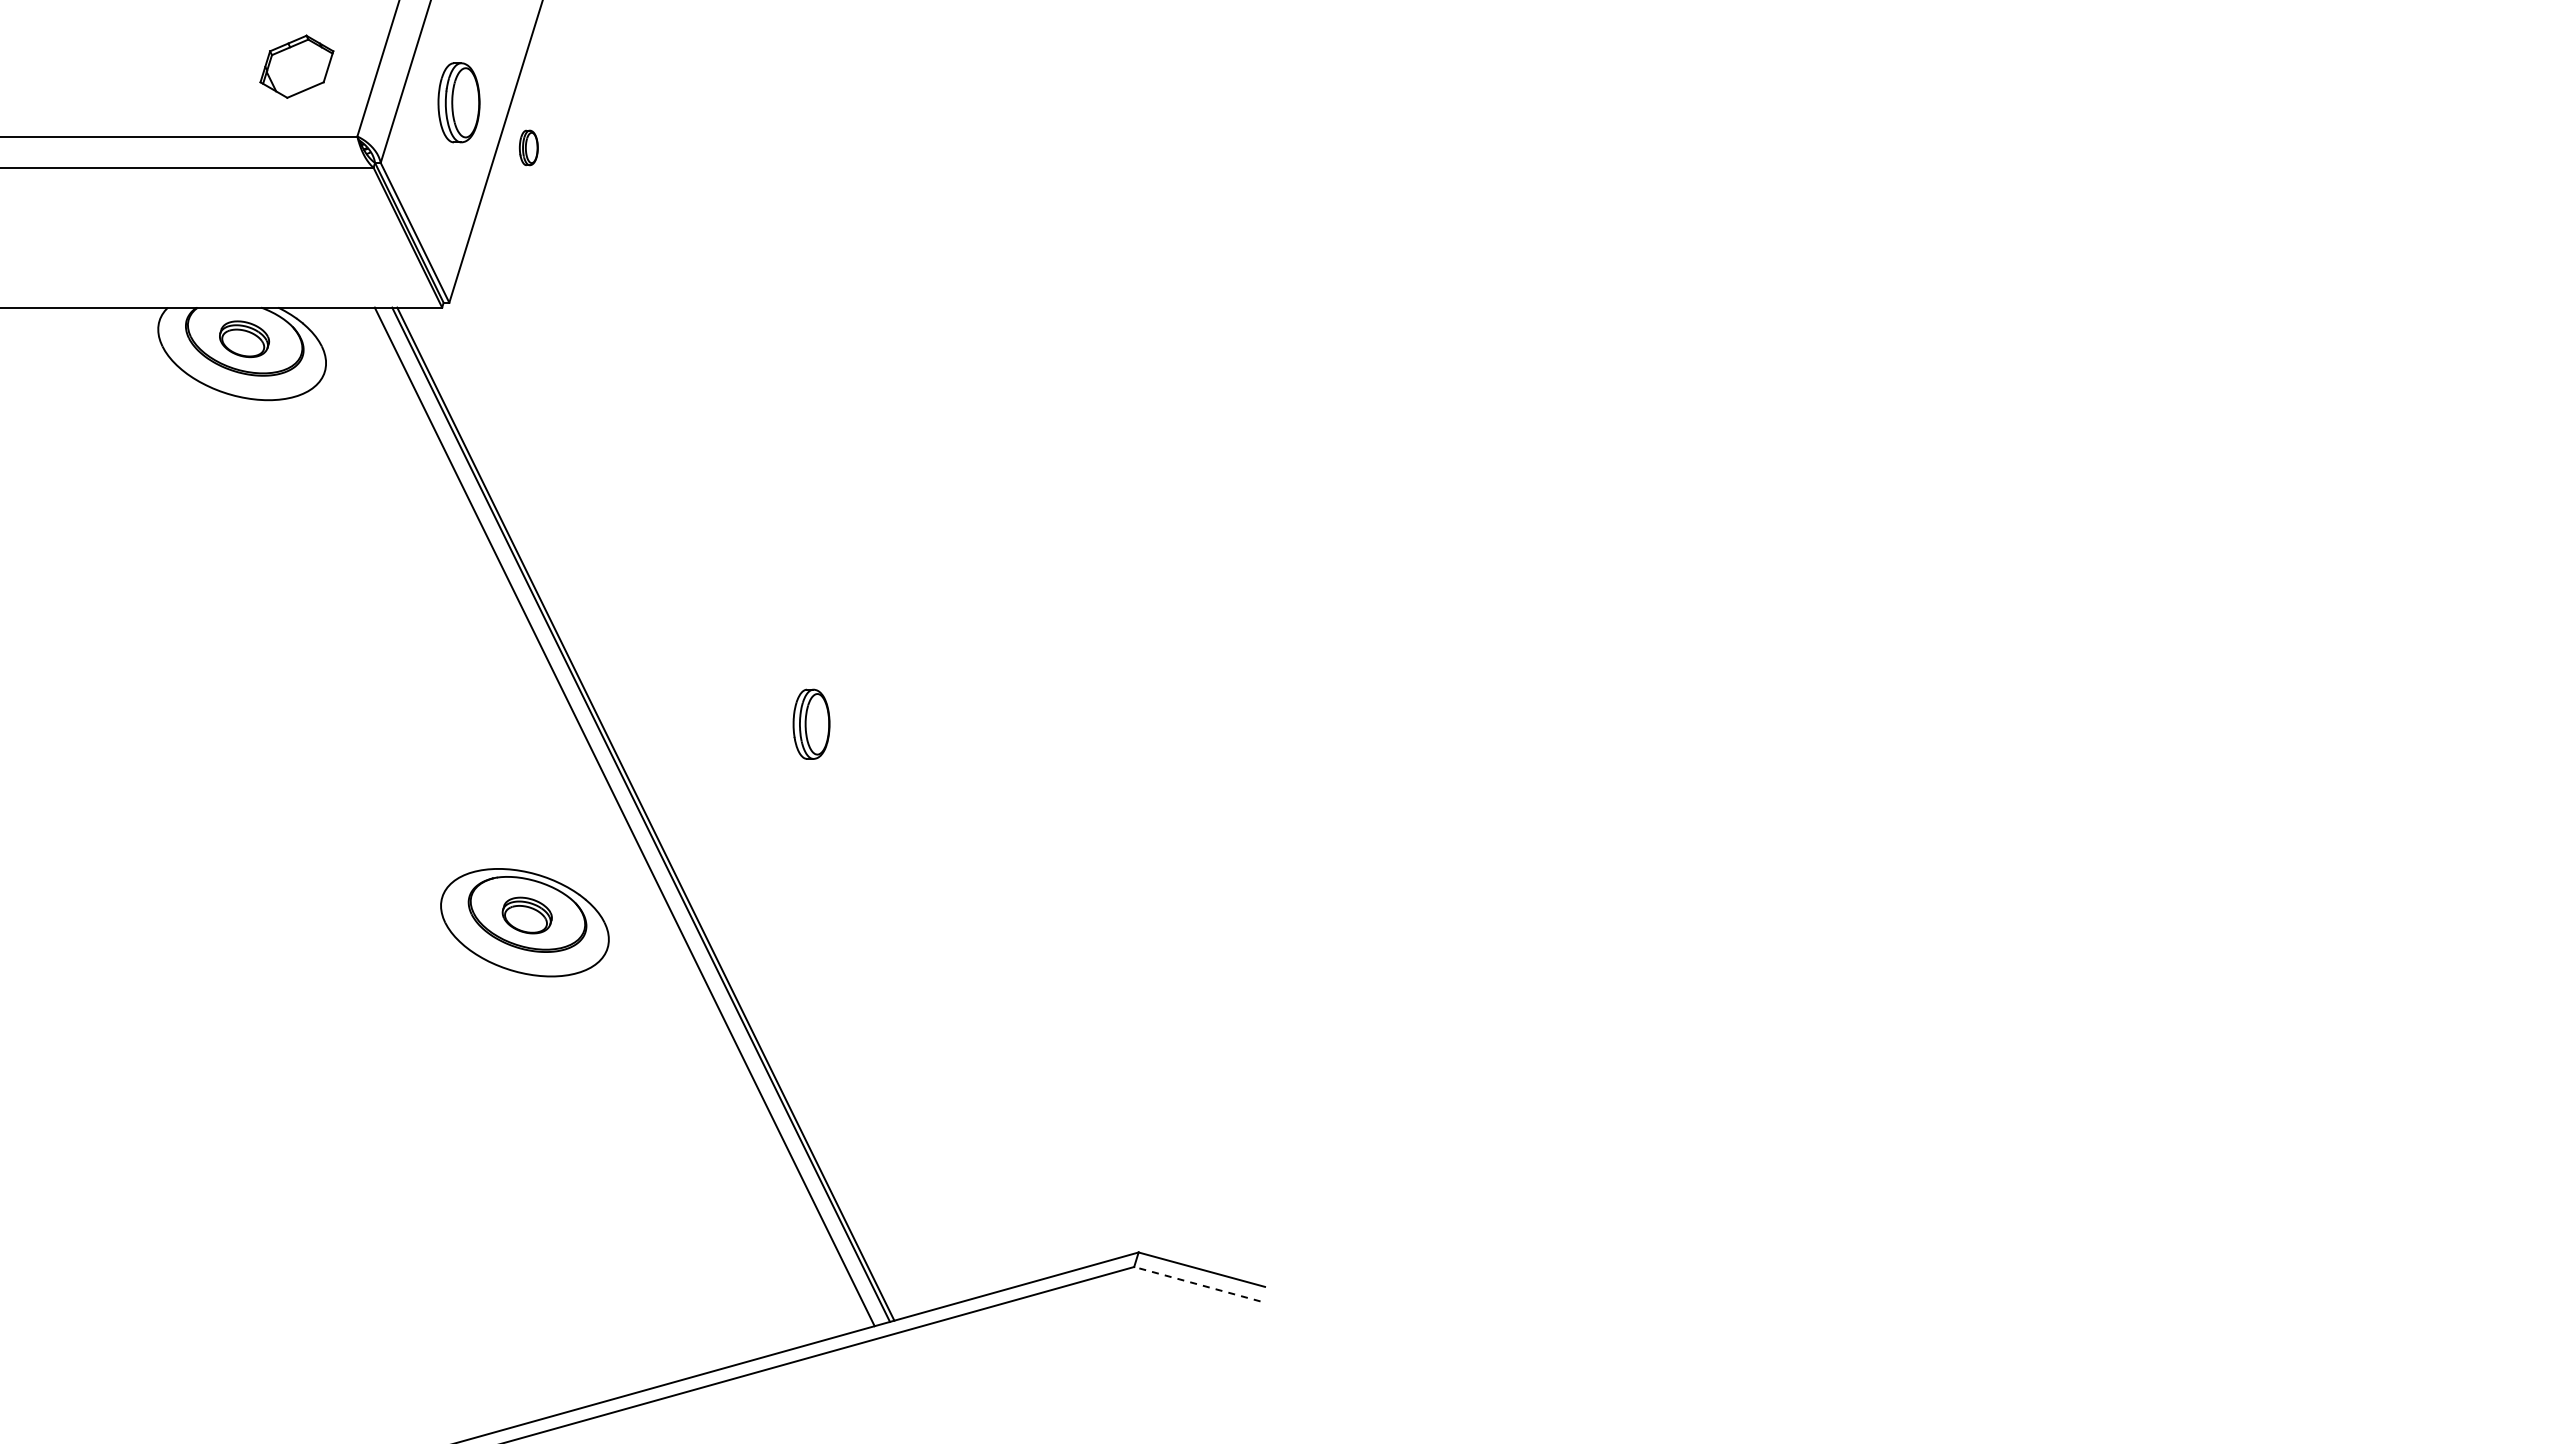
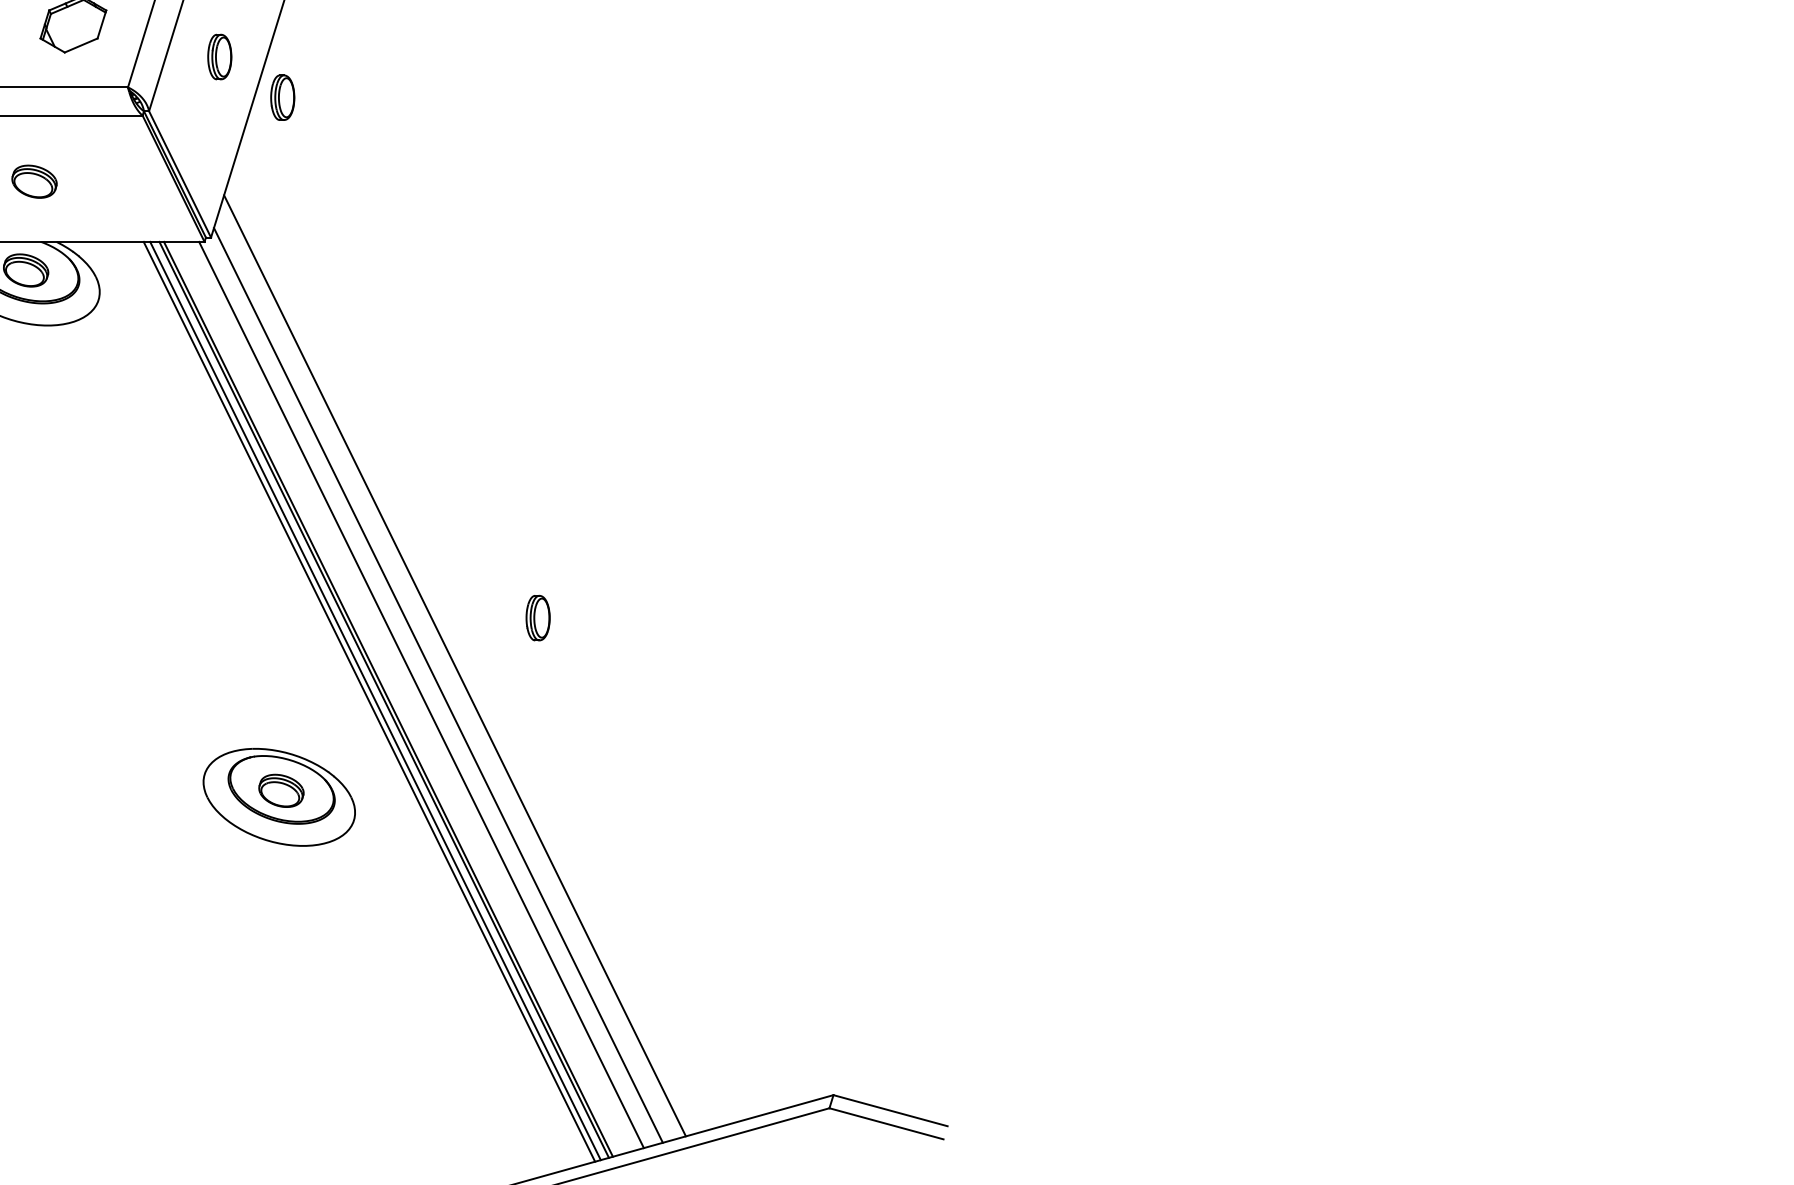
part: (458, 102) -> (219, 56), size x0.62
part: (528, 147) -> (282, 97), size x1.43
part: (253, 240) -> (34, 181), added
part: (811, 723) -> (538, 617), size x0.71
line: (719, 777) -> (455, 666), added
line: (700, 798) -> (437, 685), added
line: (682, 809) -> (421, 695), added
line: (630, 815) -> (374, 700), added
line: (1196, 1284) -> (885, 1124), dashed -> solid

